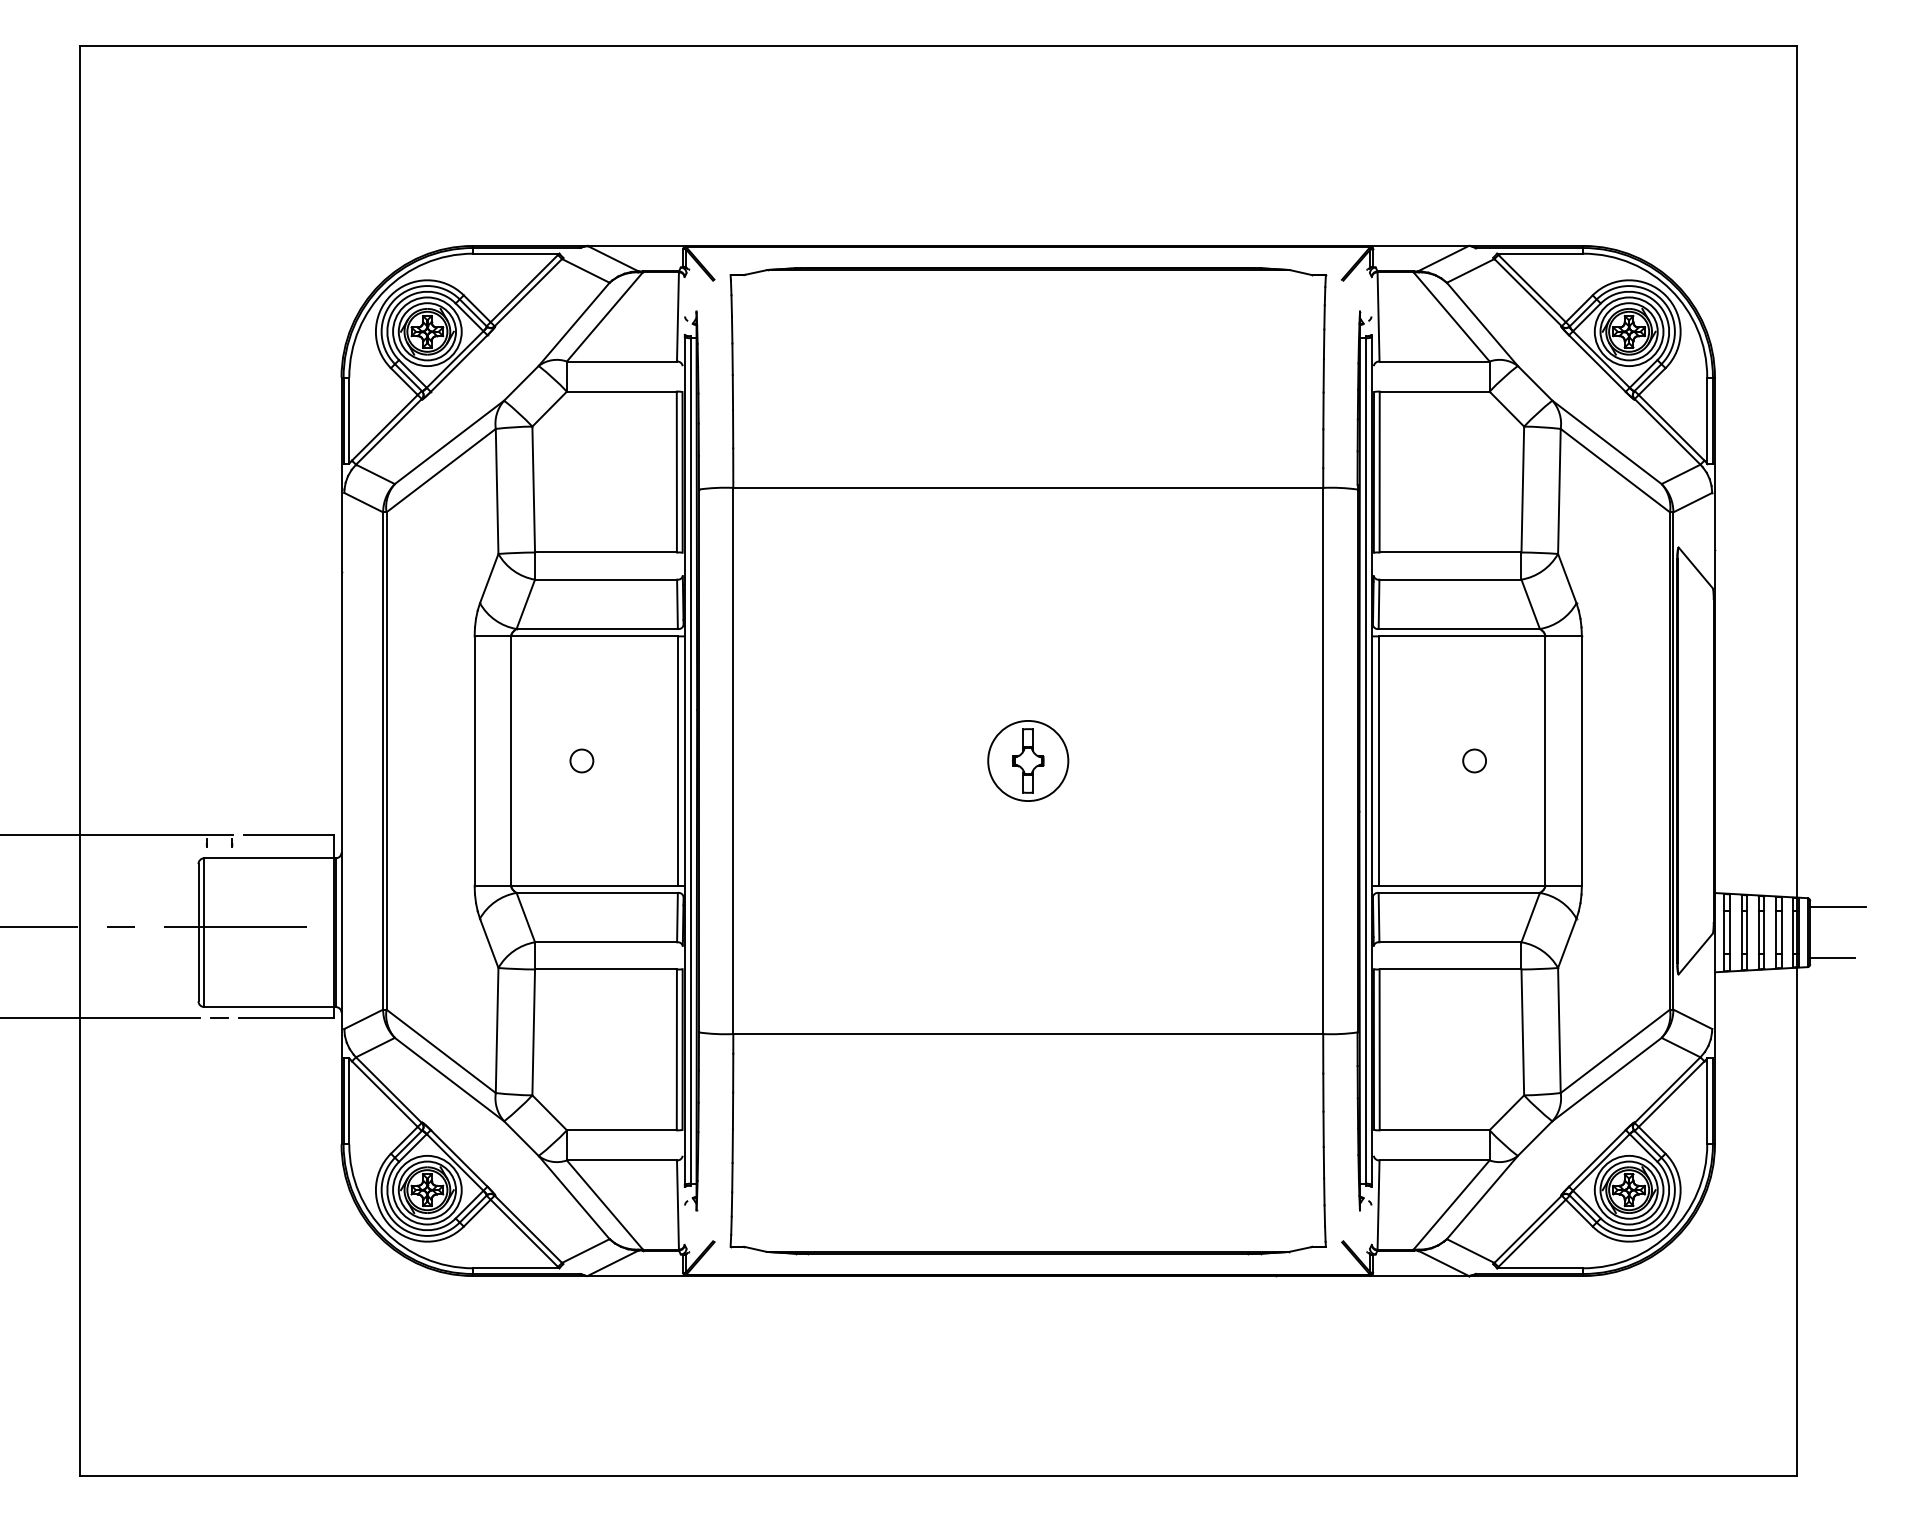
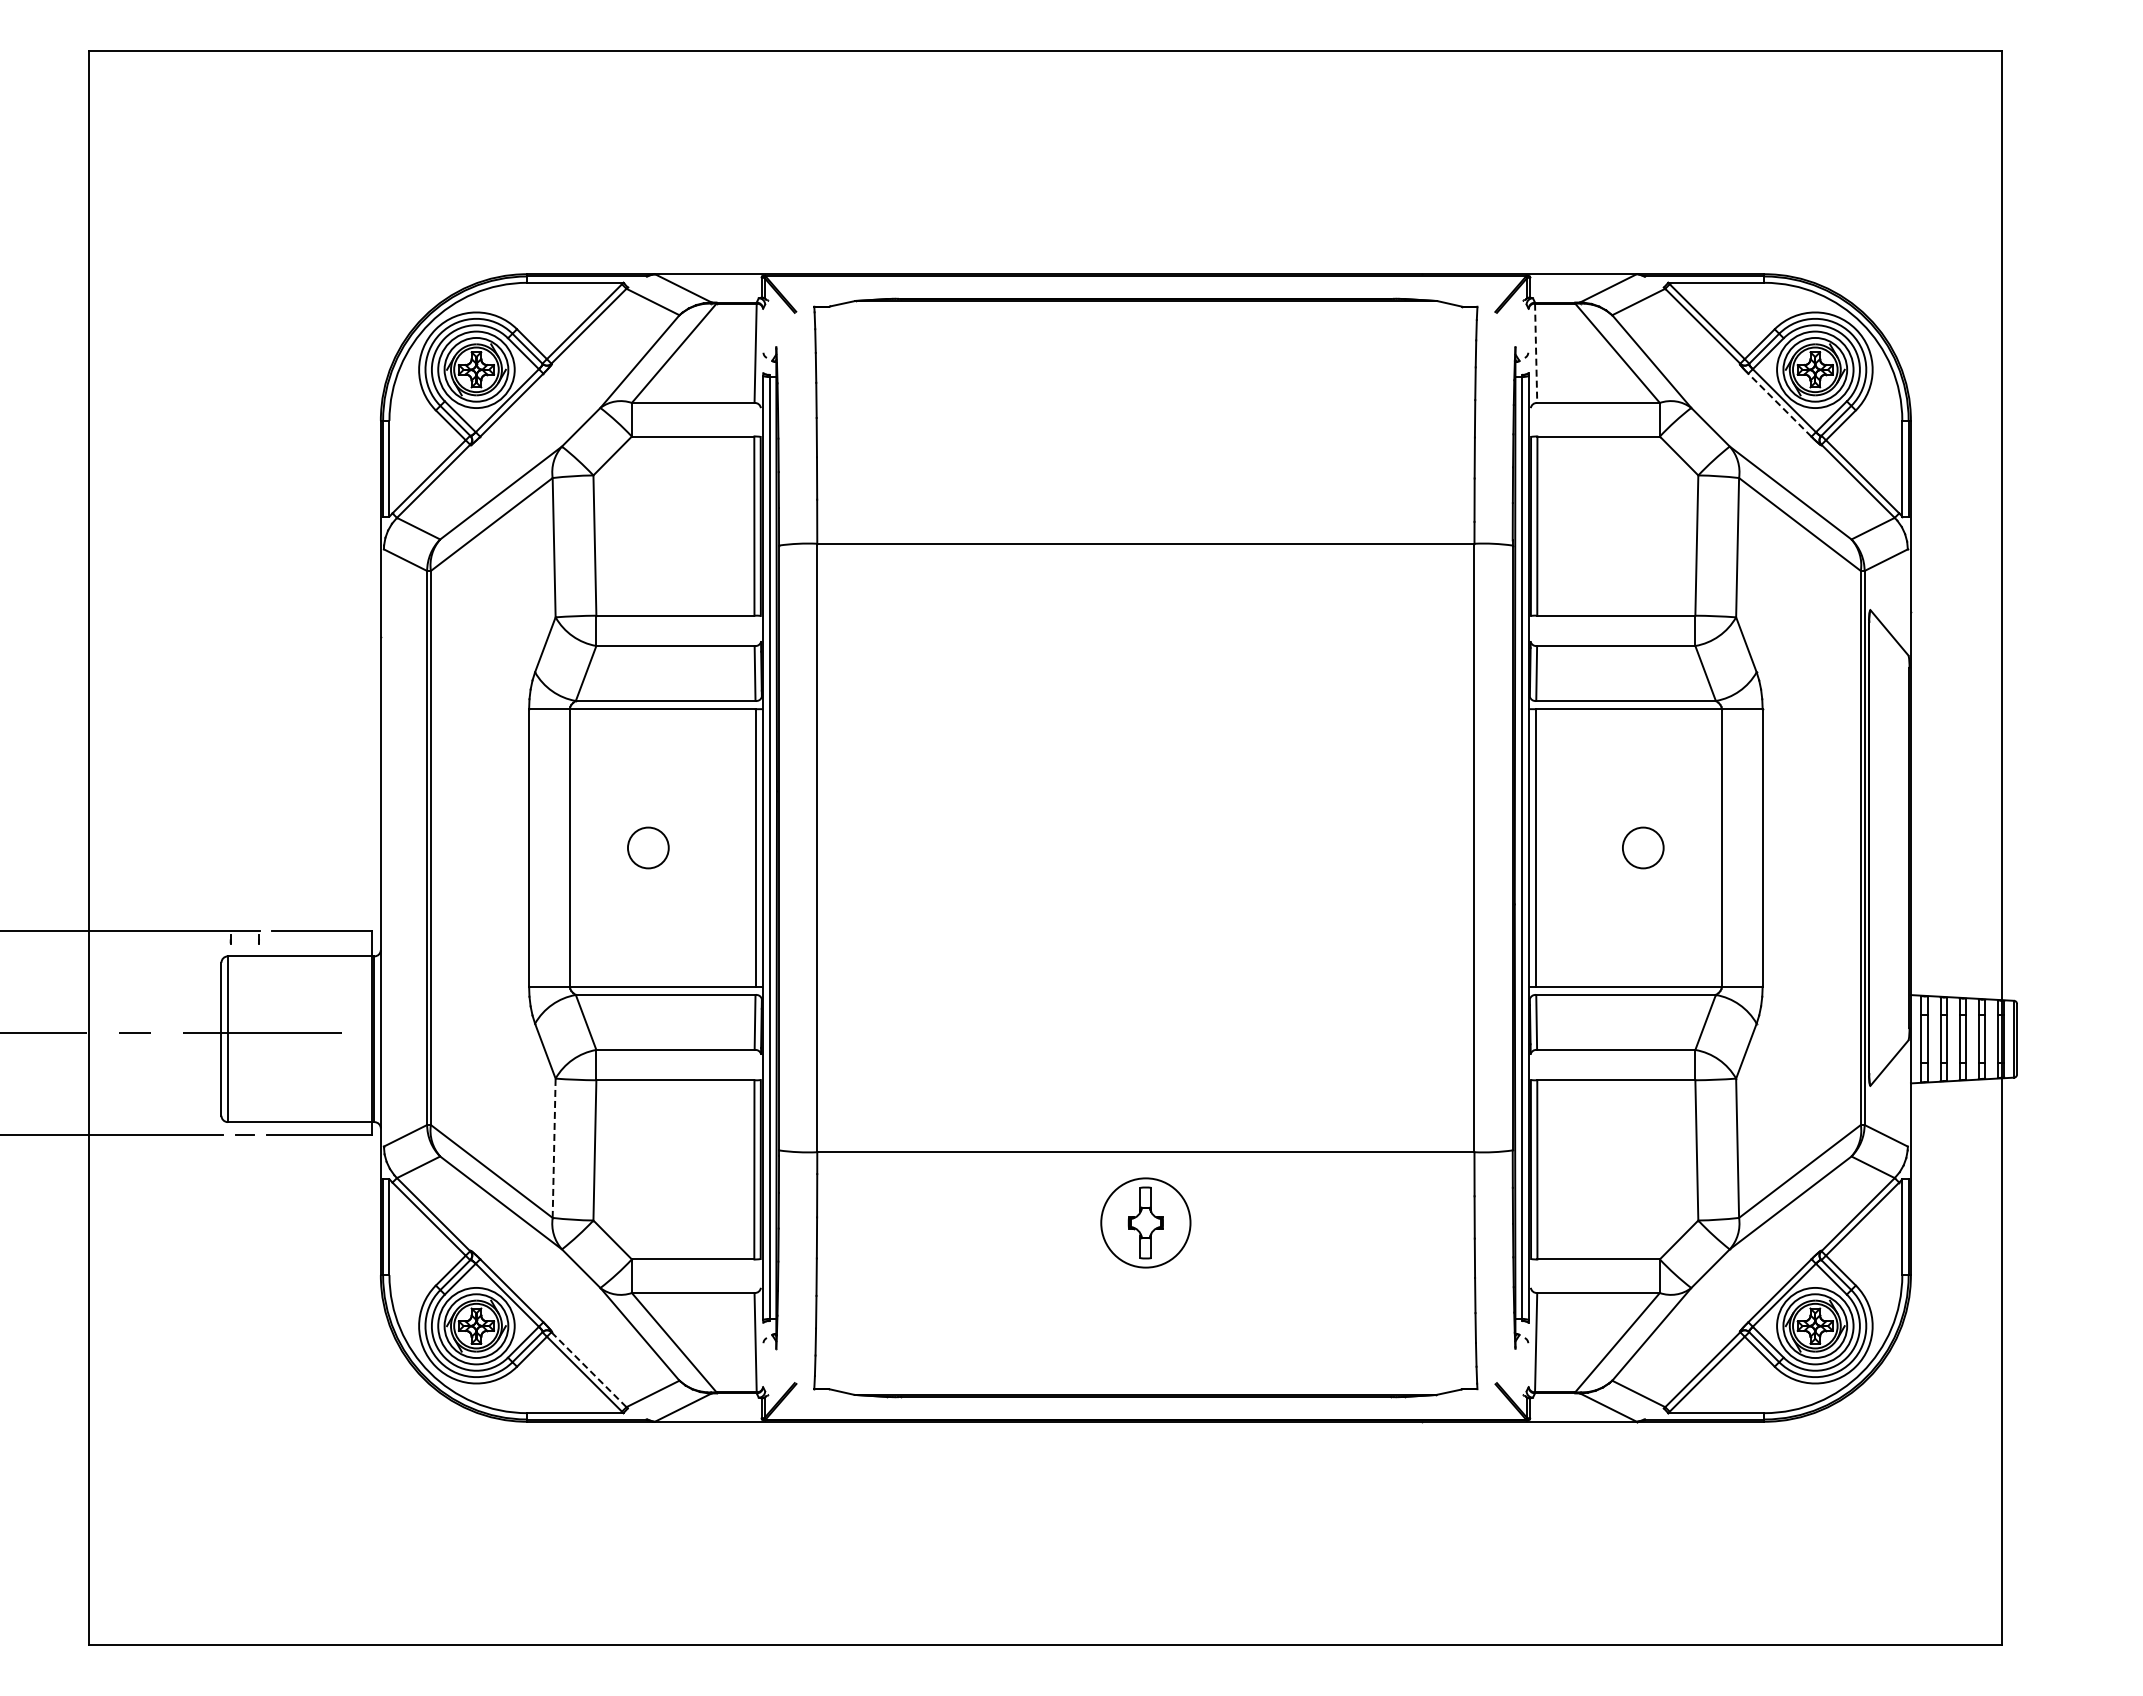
line: (1378, 317) -> (1536, 353), solid -> dashed
line: (1597, 363) -> (1779, 405), solid -> dashed
circle: (581, 760) -> (648, 847), size x1.6
part: (1027, 760) -> (1145, 1222), moved
circle: (1474, 760) -> (1642, 847), size x1.6
line: (1837, 907) -> (2047, 1011), removed
line: (1832, 958) -> (2041, 1067), removed
line: (497, 1030) -> (554, 1148), solid -> dashed
line: (528, 1229) -> (589, 1370), solid -> dashed

